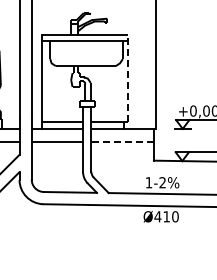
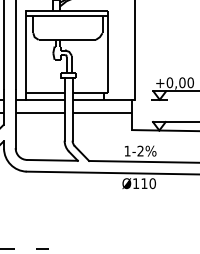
line: (128, 78) -> (107, 51), dashed -> solid
line: (122, 142) -> (102, 112), dashed -> solid
text: (157, 216) -> (135, 183), Ø410 -> Ø110

